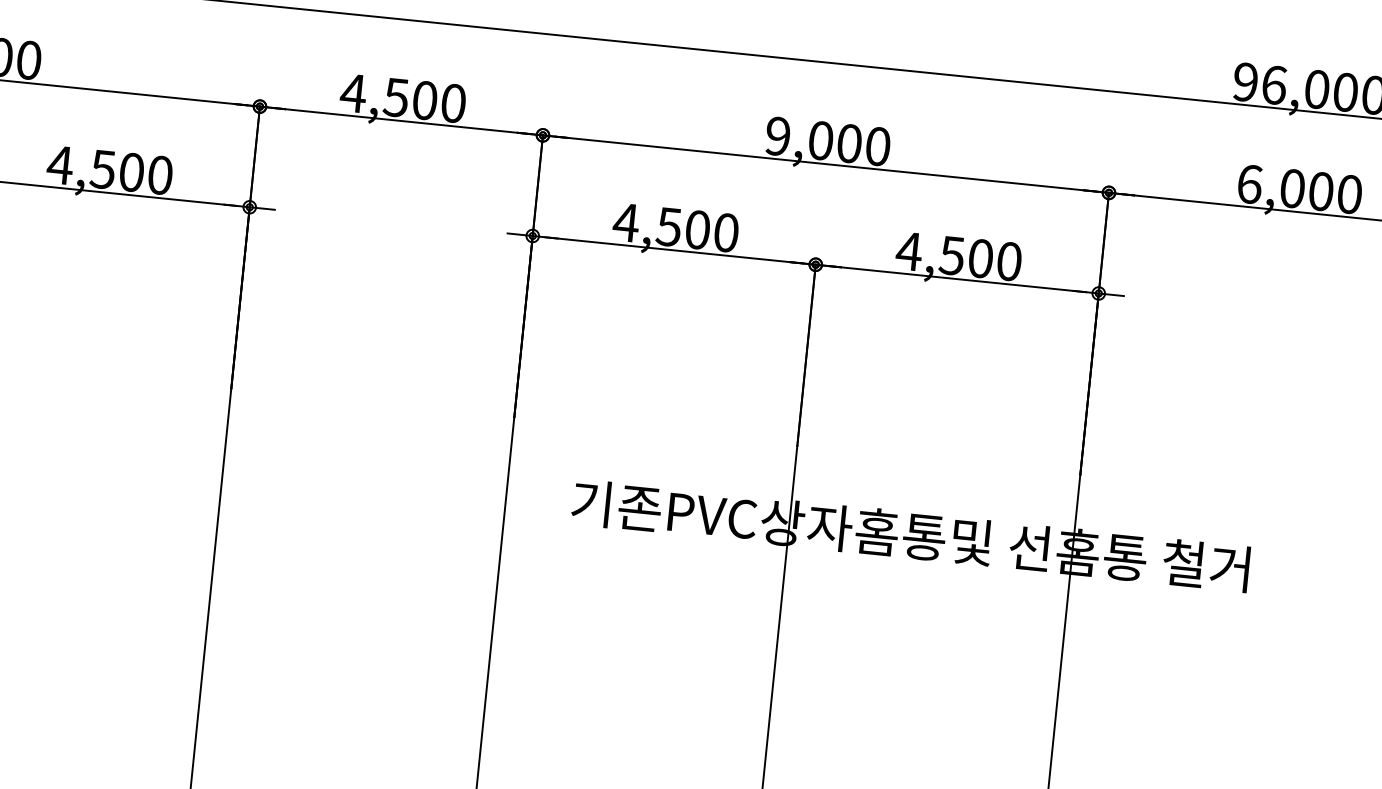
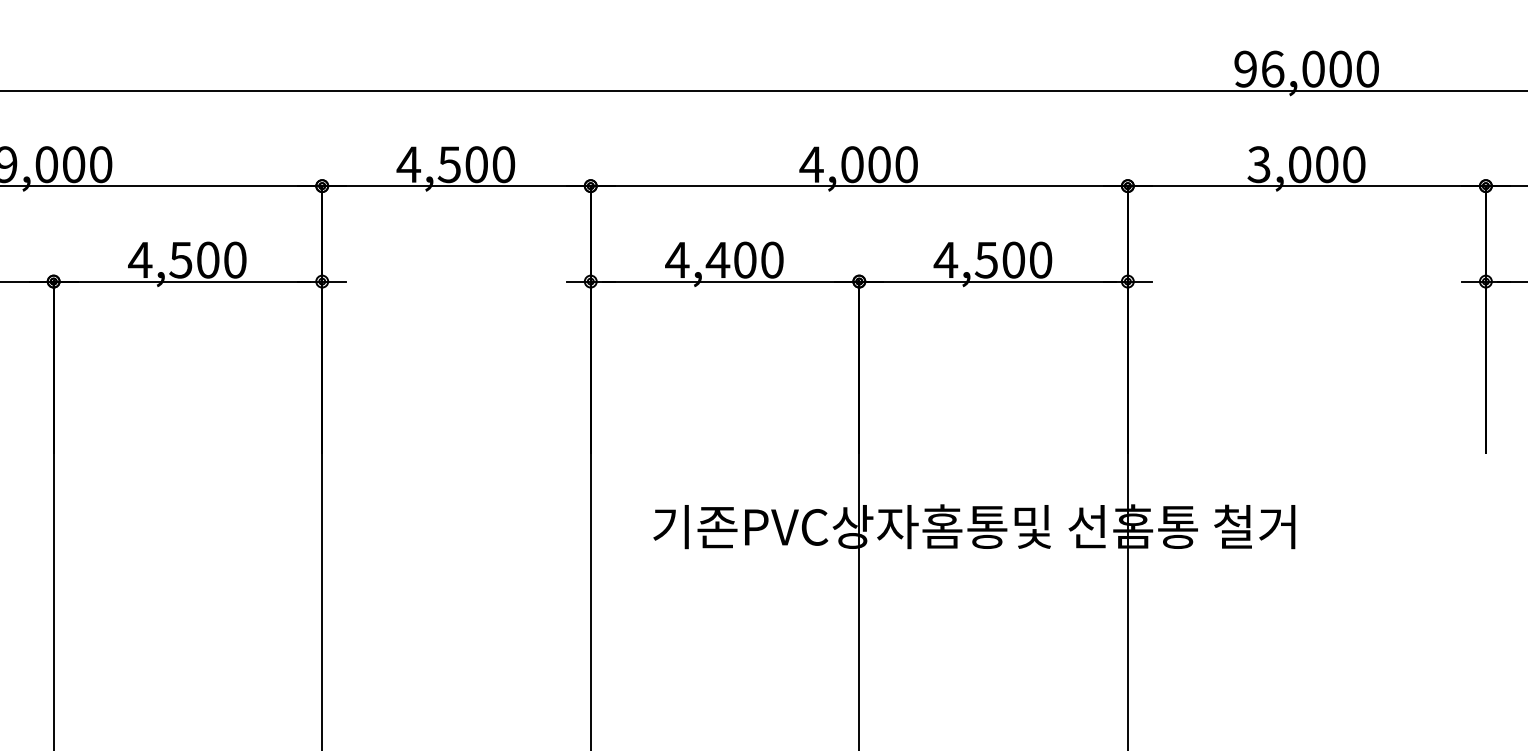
text: (777, 136) -> (811, 164), 9,000 -> 4,000
text: (1248, 184) -> (1258, 164), 6,000 -> 3,000
text: (668, 227) -> (717, 260), 4,500 -> 4,400

